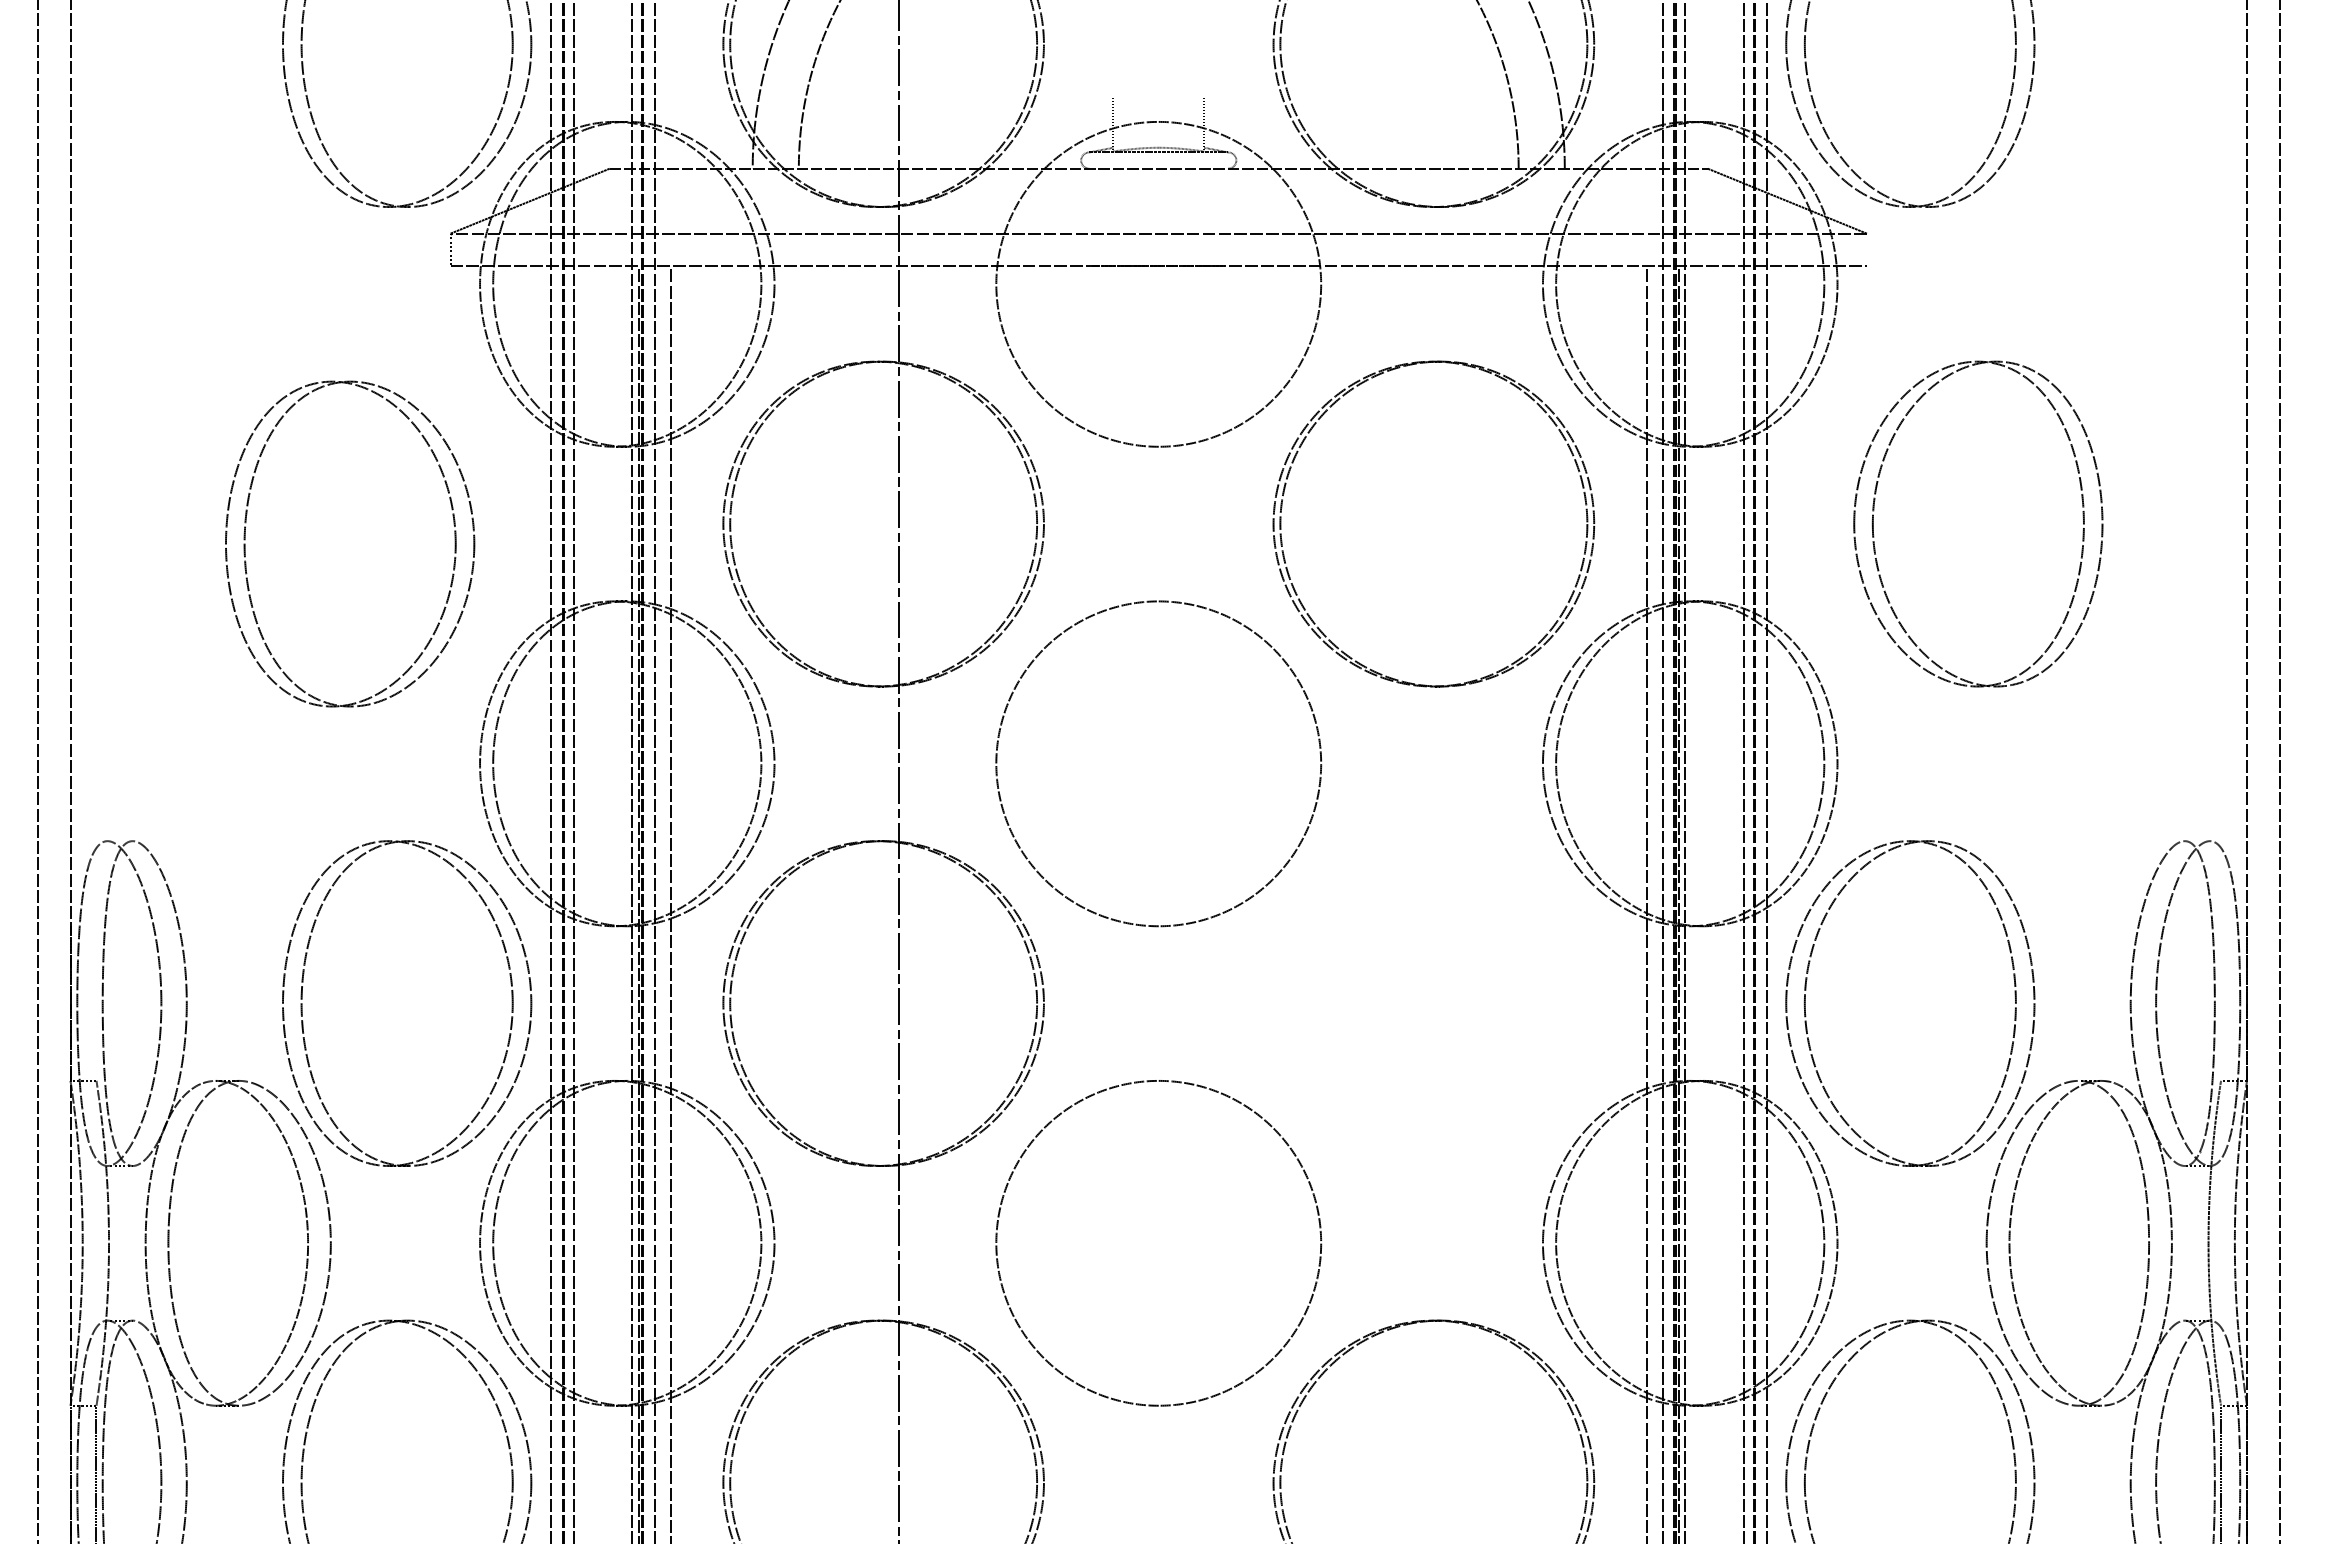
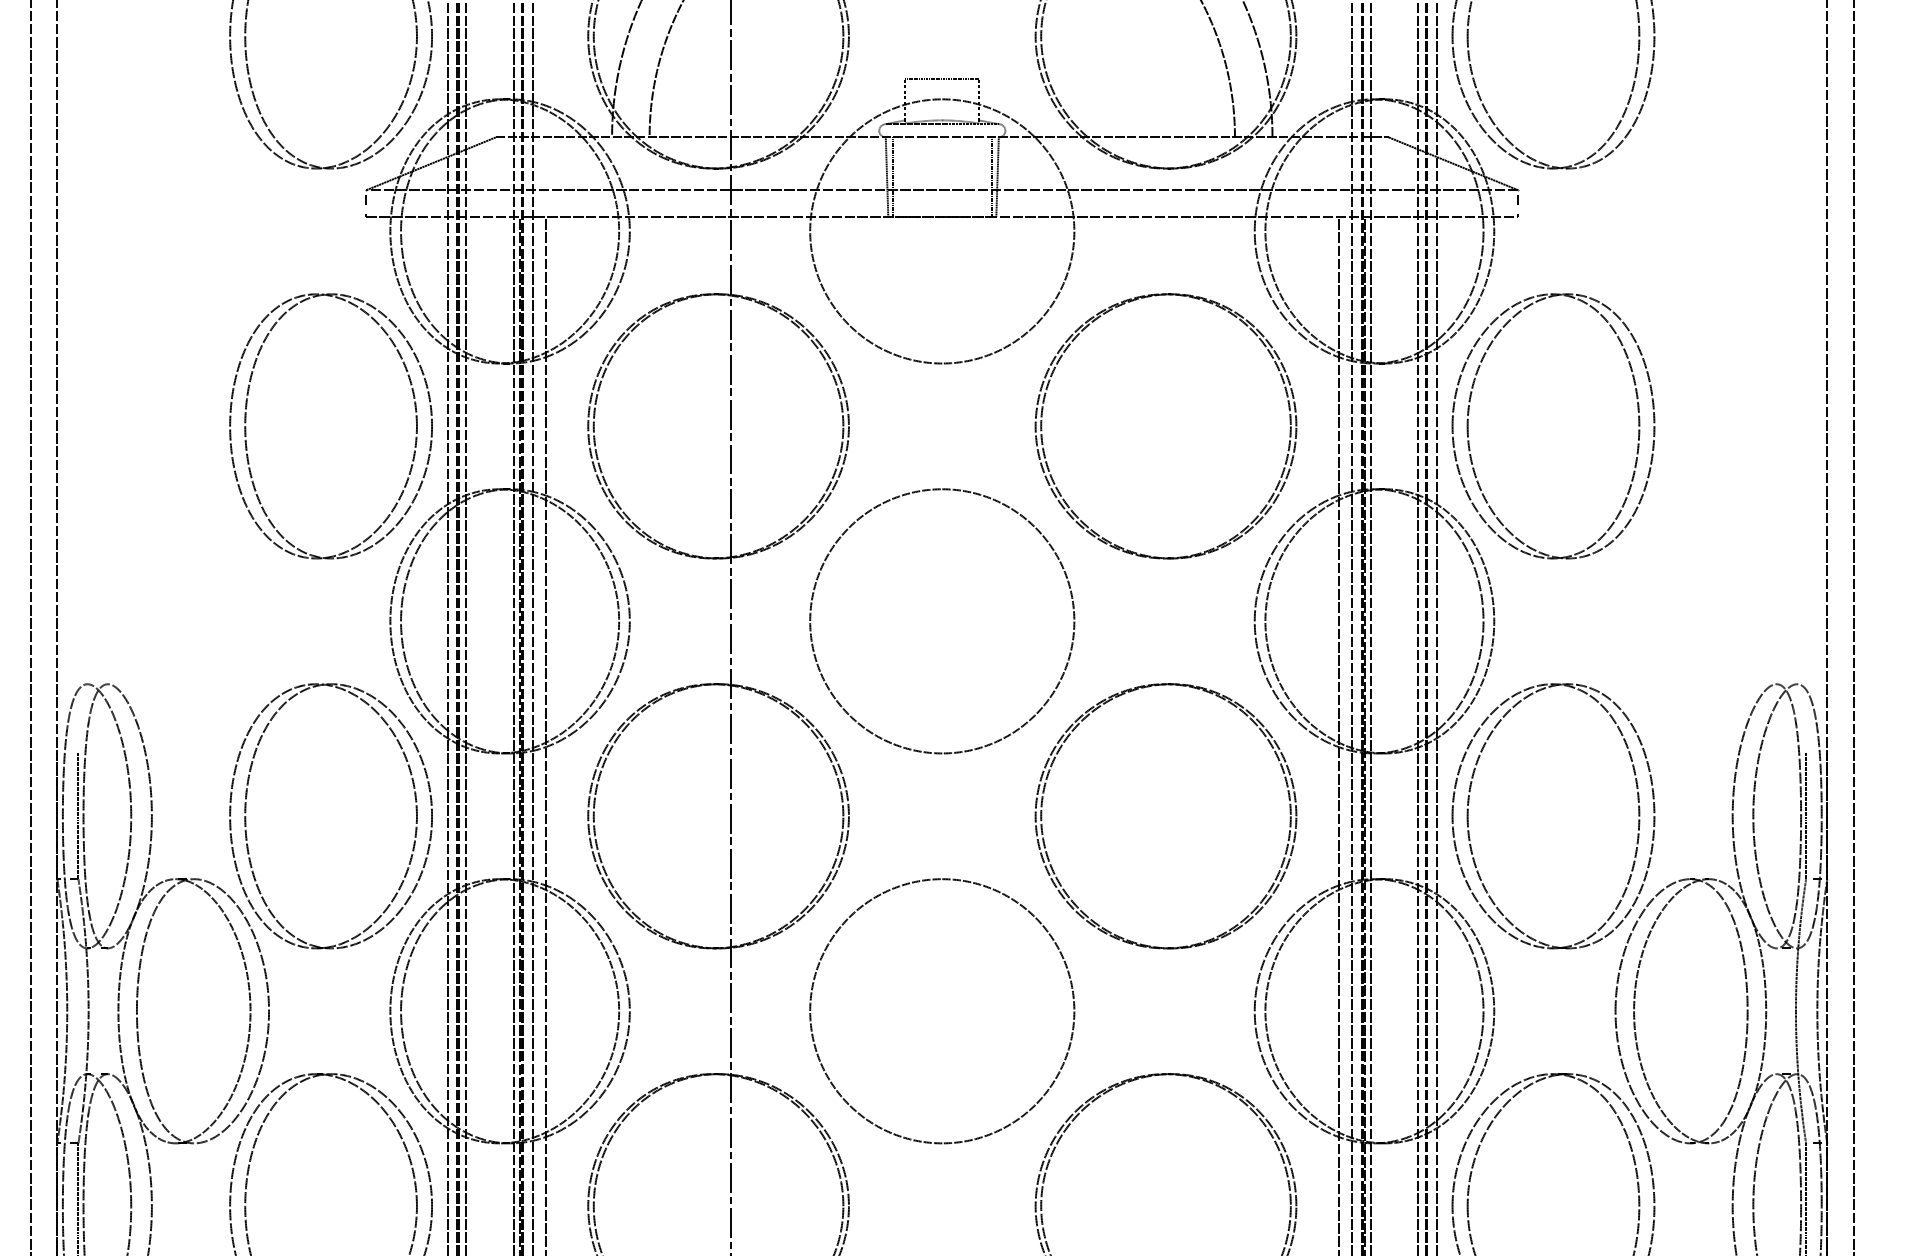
line: (1158, 97) -> (942, 79), added
line: (1090, 217) -> (886, 177), added
line: (1098, 217) -> (893, 177), added
line: (1219, 217) -> (991, 177), added
line: (1226, 217) -> (997, 177), added
line: (1866, 249) -> (1517, 203), added
part: (2082, 517) -> (1638, 421), moved
part: (454, 543) -> (415, 425), moved
part: (1282, 987) -> (1042, 803), added
line: (96, 1003) -> (78, 816), added
line: (2221, 1003) -> (1806, 816), added

